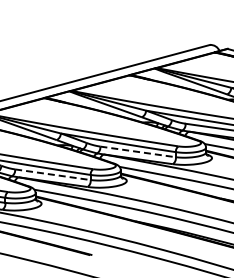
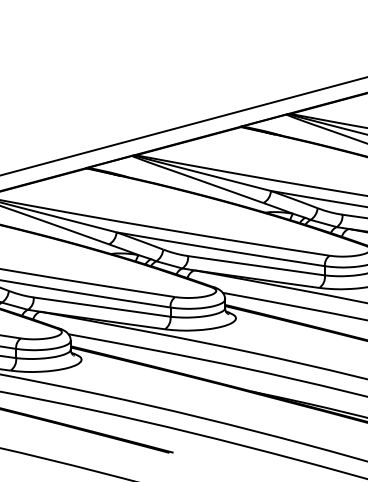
line: (138, 151) -> (257, 264), dashed -> solid
line: (53, 174) -> (103, 306), dashed -> solid

